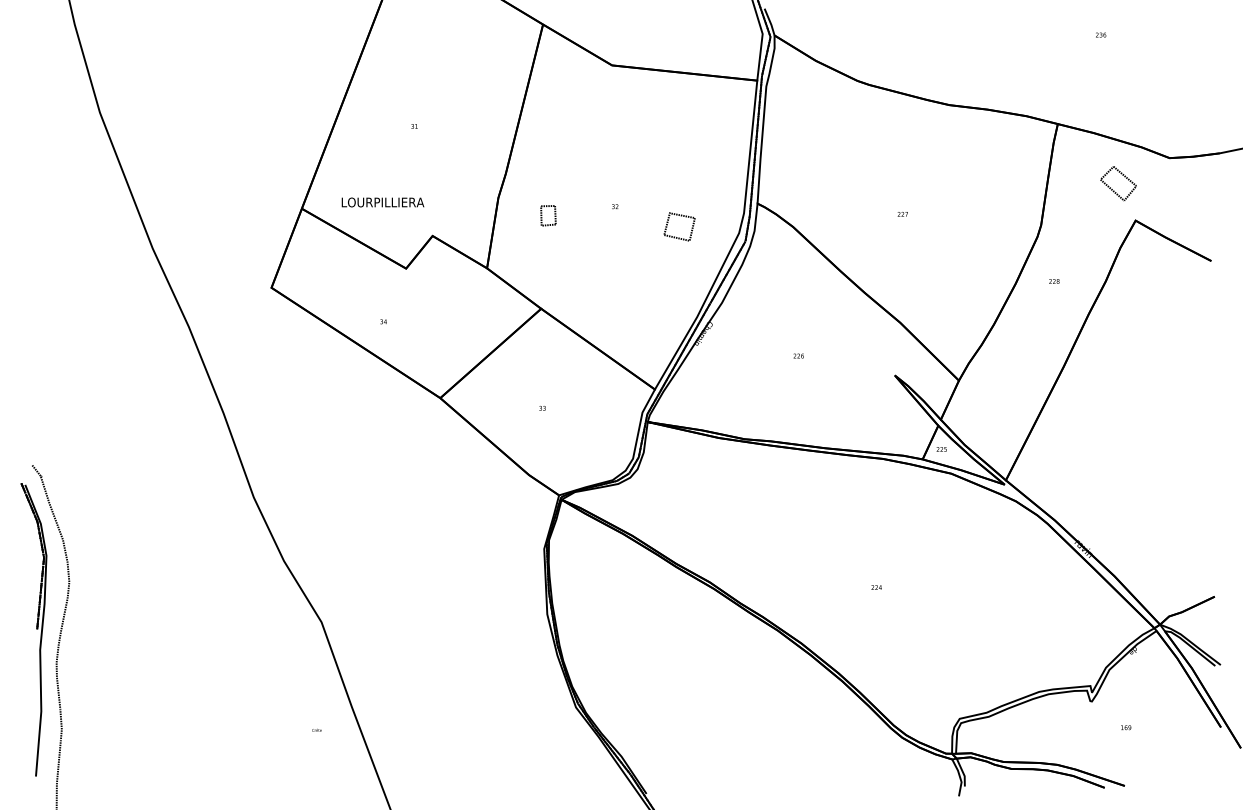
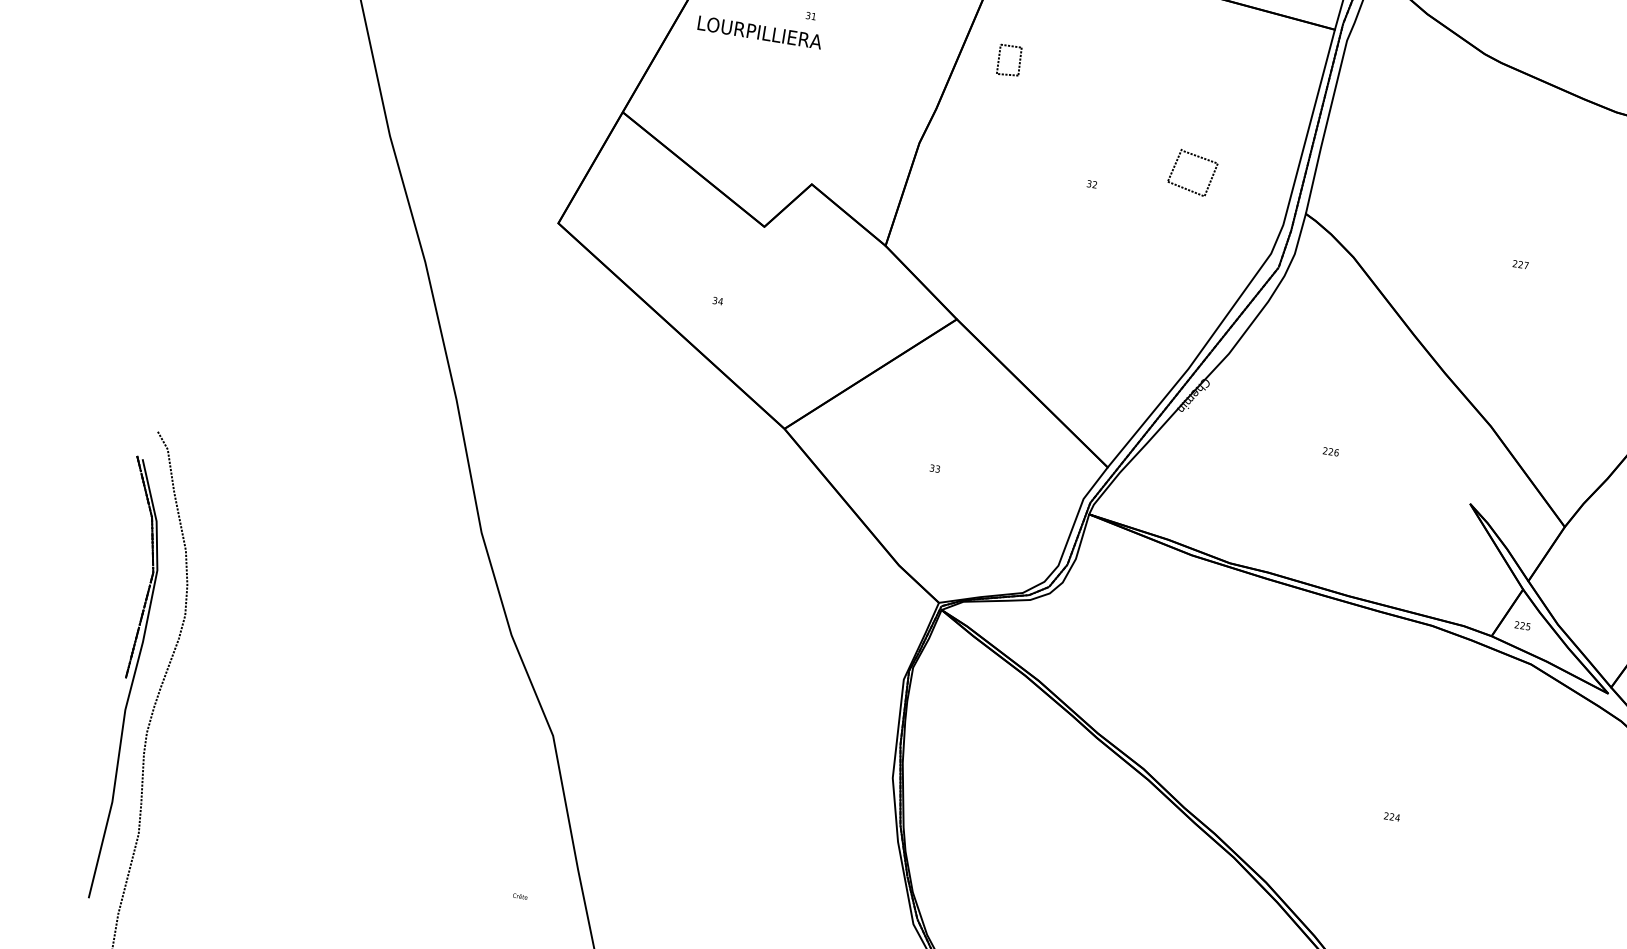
text: (382, 202) -> (759, 32), moved
part: (548, 215) -> (1009, 60), moved
part: (681, 216) -> (1198, 158), moved

